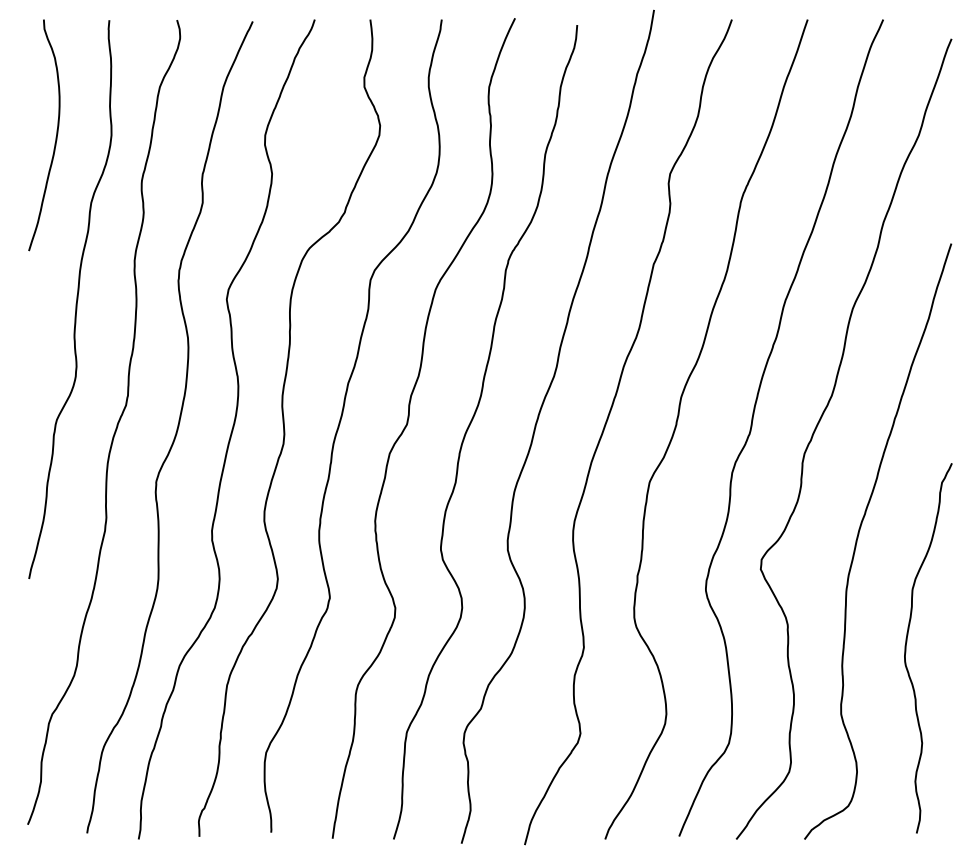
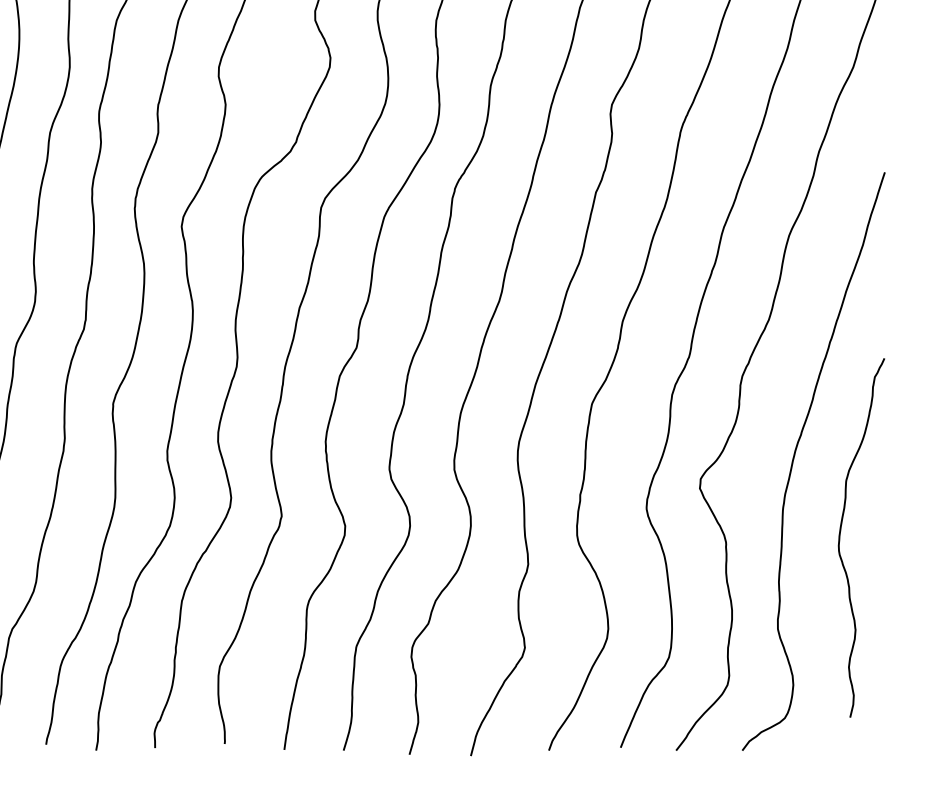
curve: (907, 642) -> (841, 532), moved

